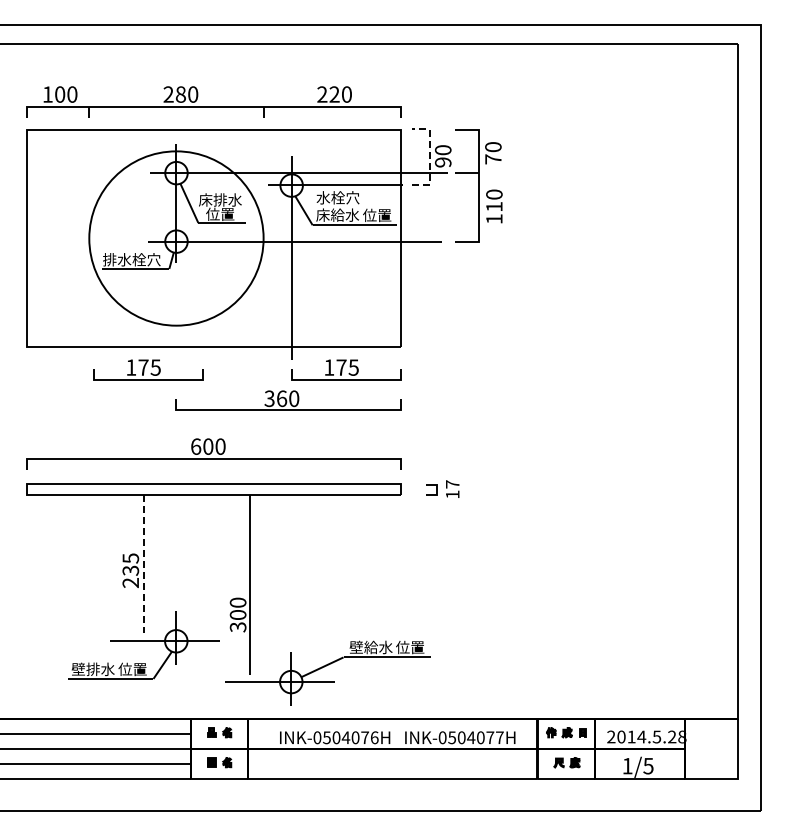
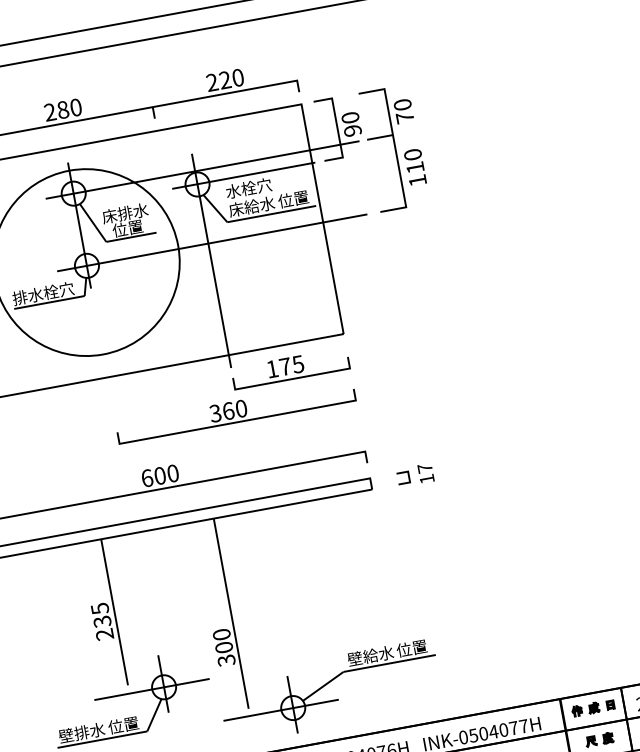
line: (429, 156) -> (337, 127), dashed -> solid
part: (148, 369) -> (82, 406), removed
line: (143, 564) -> (114, 612), dashed -> solid

